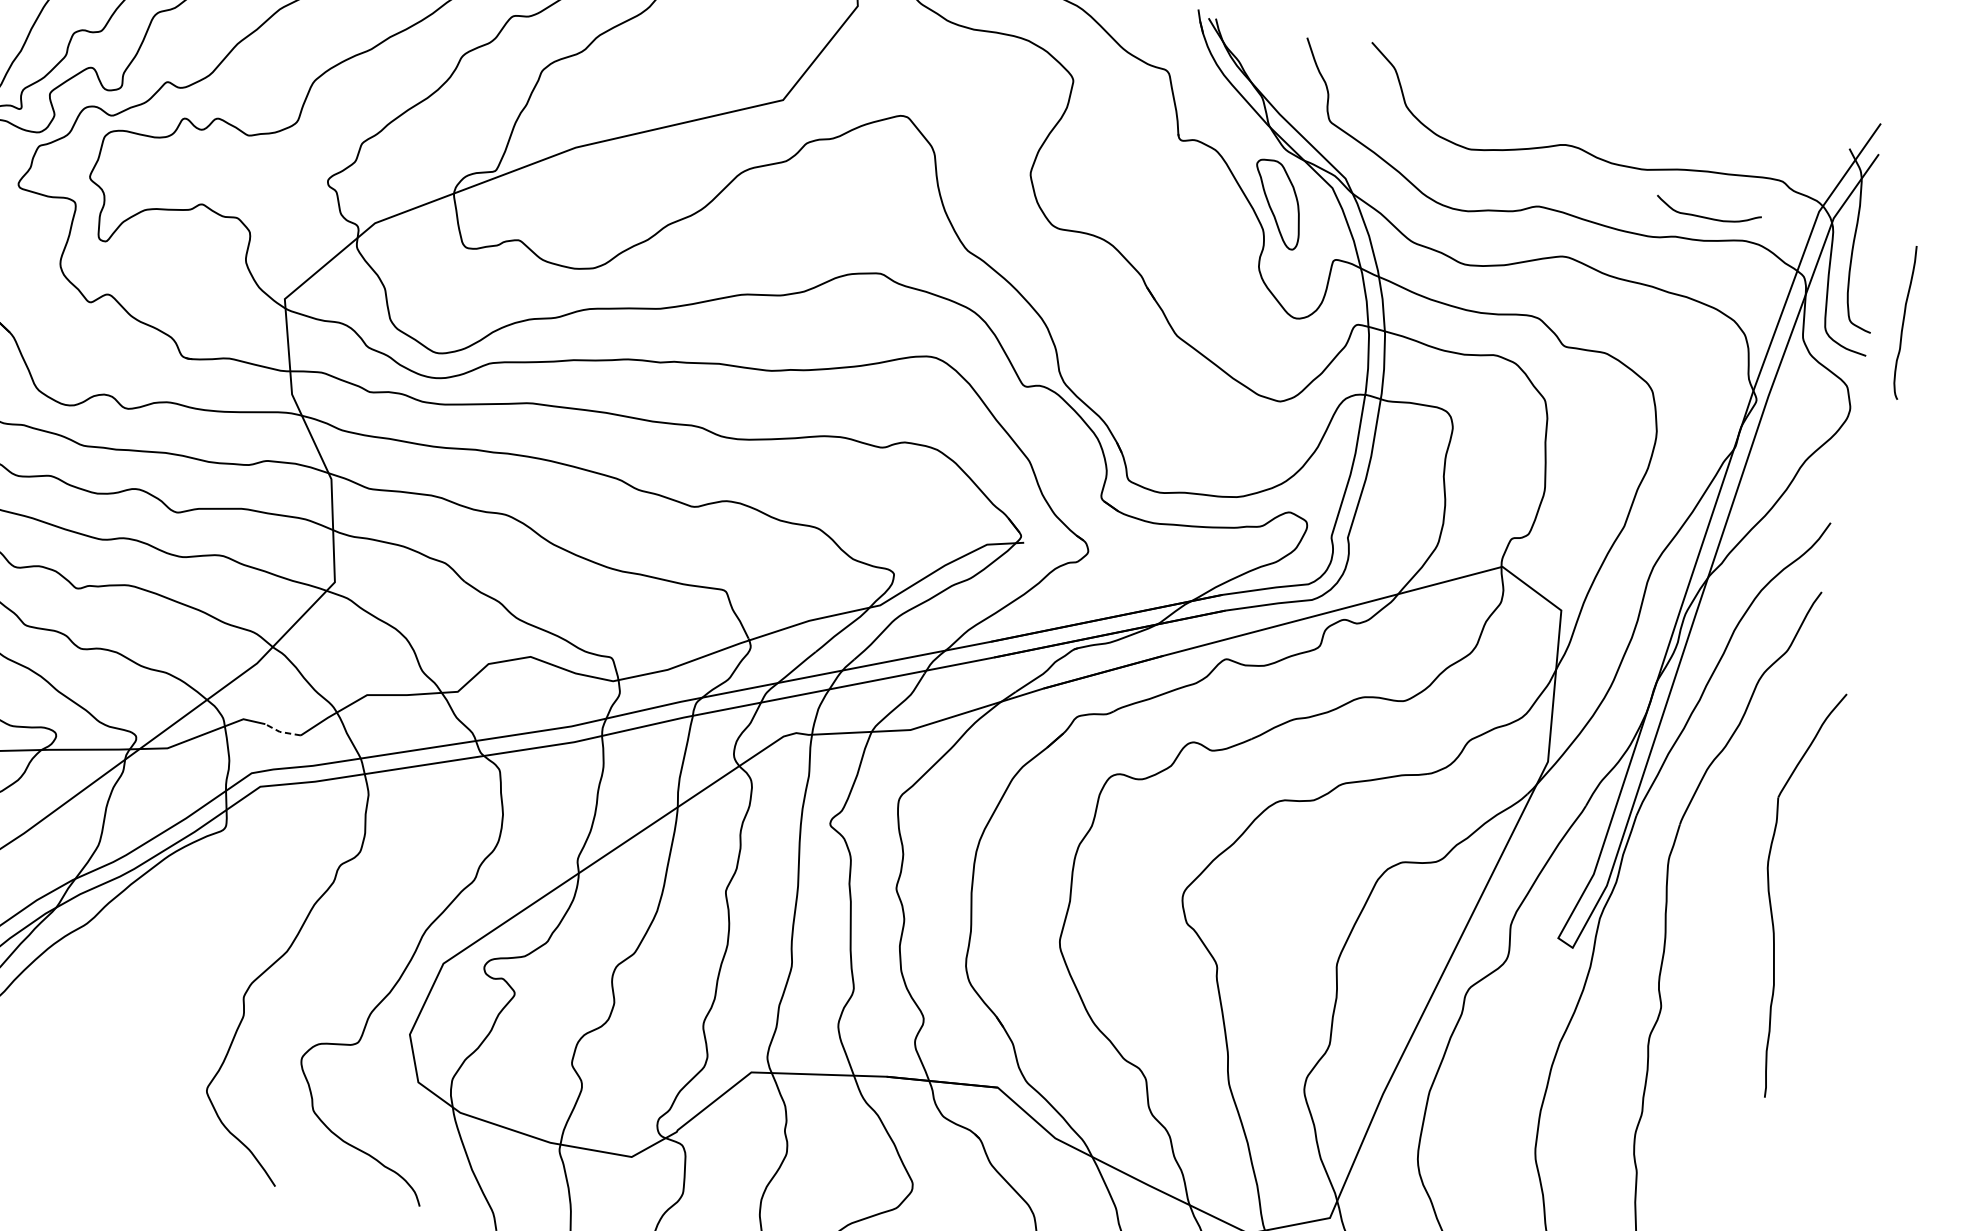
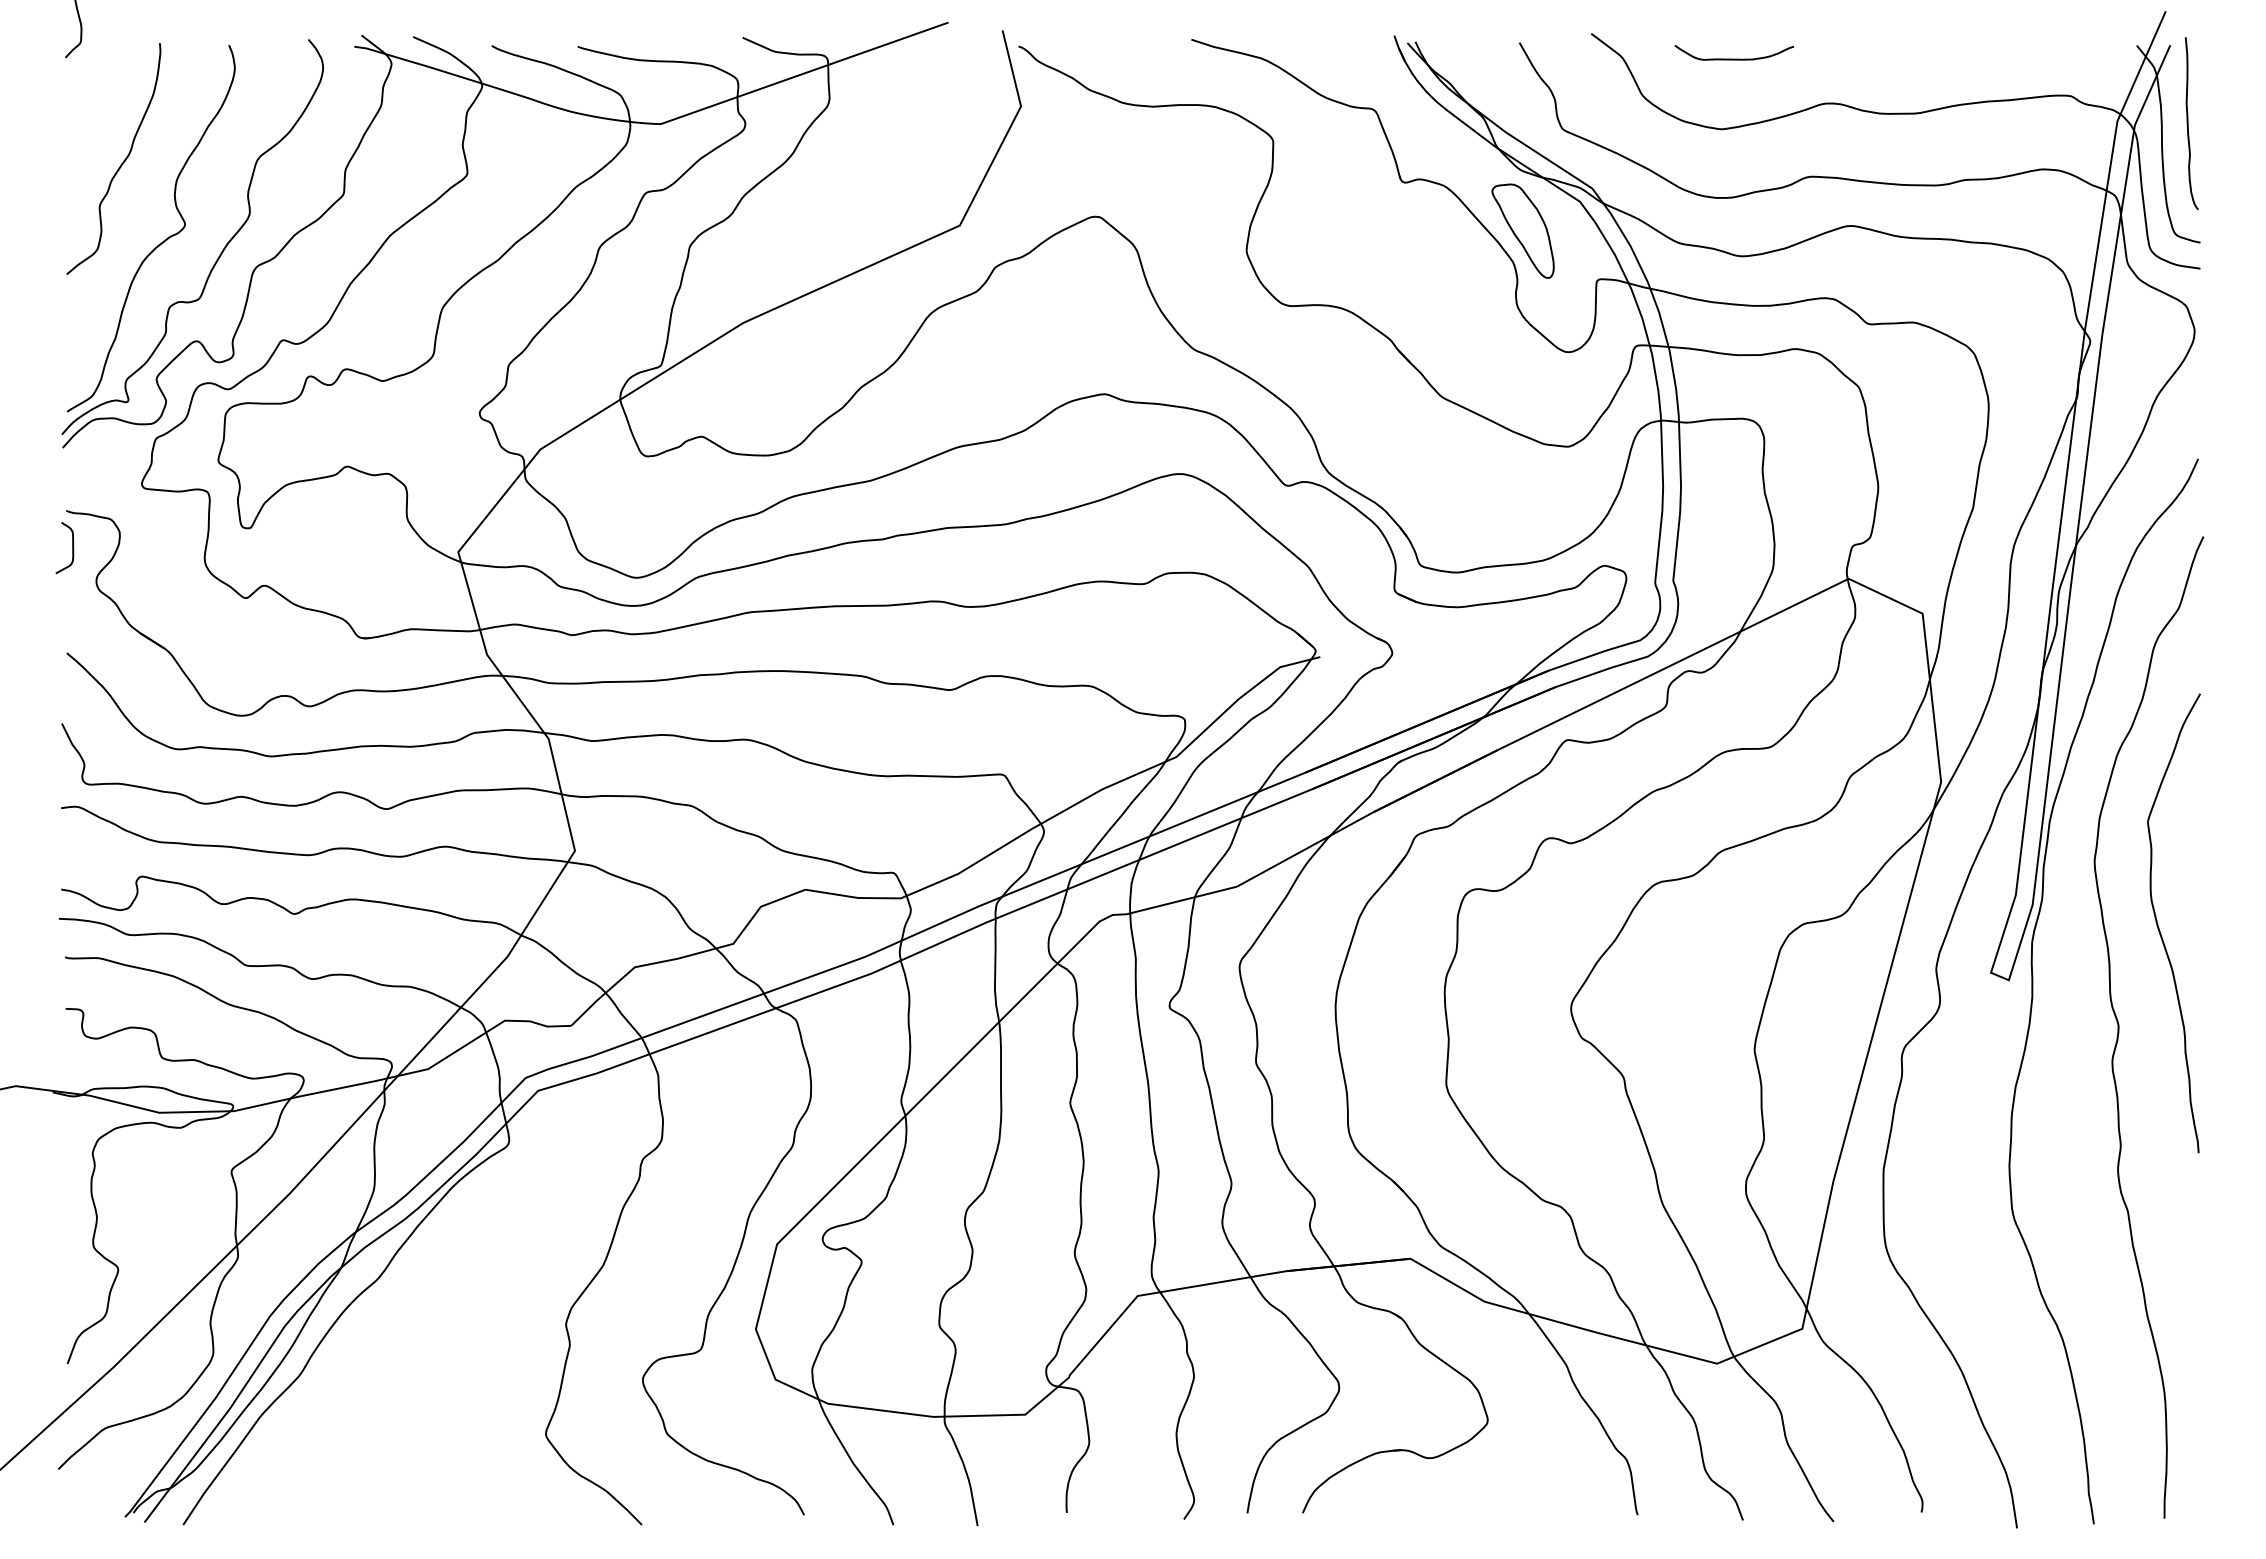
curve: (1707, 217) -> (1734, 58), moved
curve: (1904, 322) -> (2188, 123), moved
line: (281, 732) -> (549, 1026), dashed -> solid
part: (1769, 892) -> (2159, 927), moved

